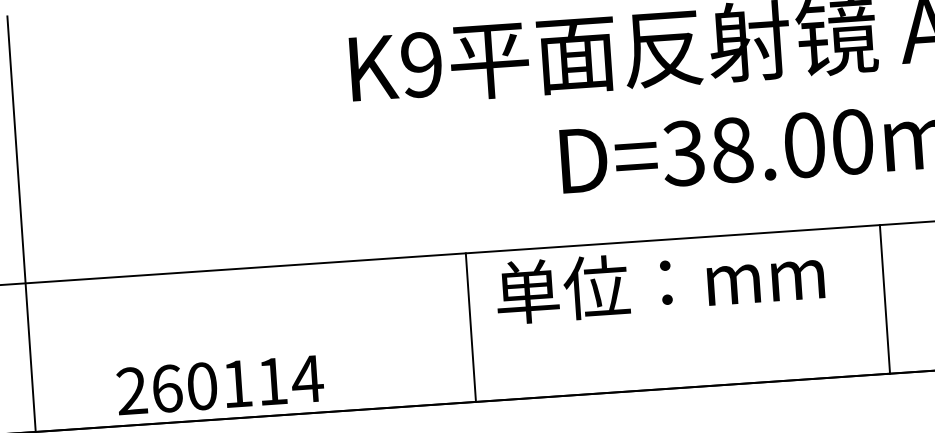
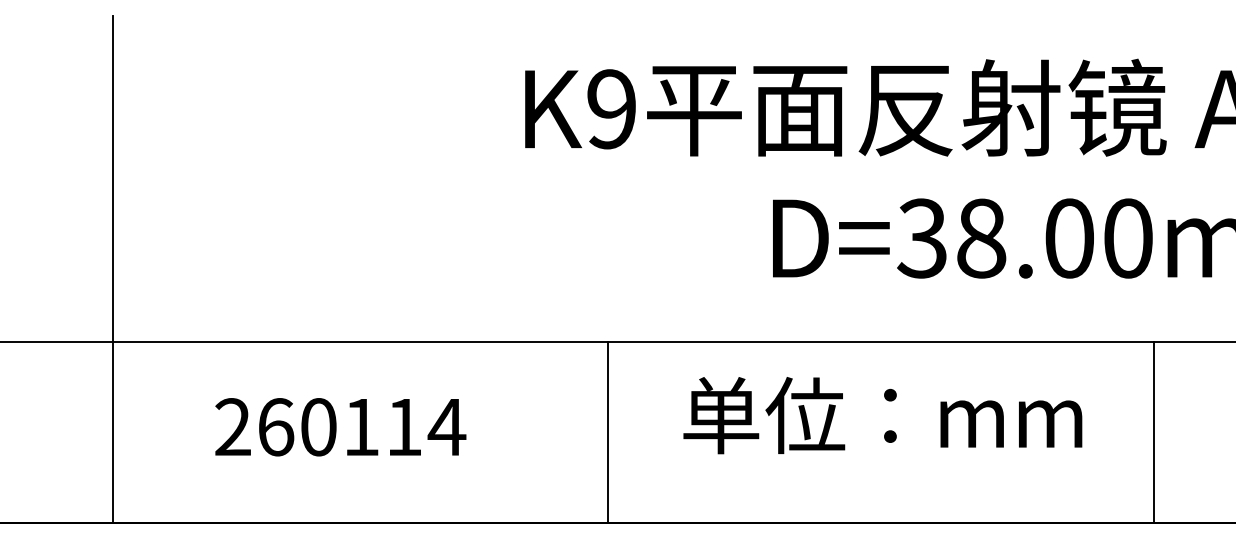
text: (659, 282) -> (882, 415), moved
line: (470, 327) -> (607, 431), moved
text: (220, 385) -> (340, 427), moved

